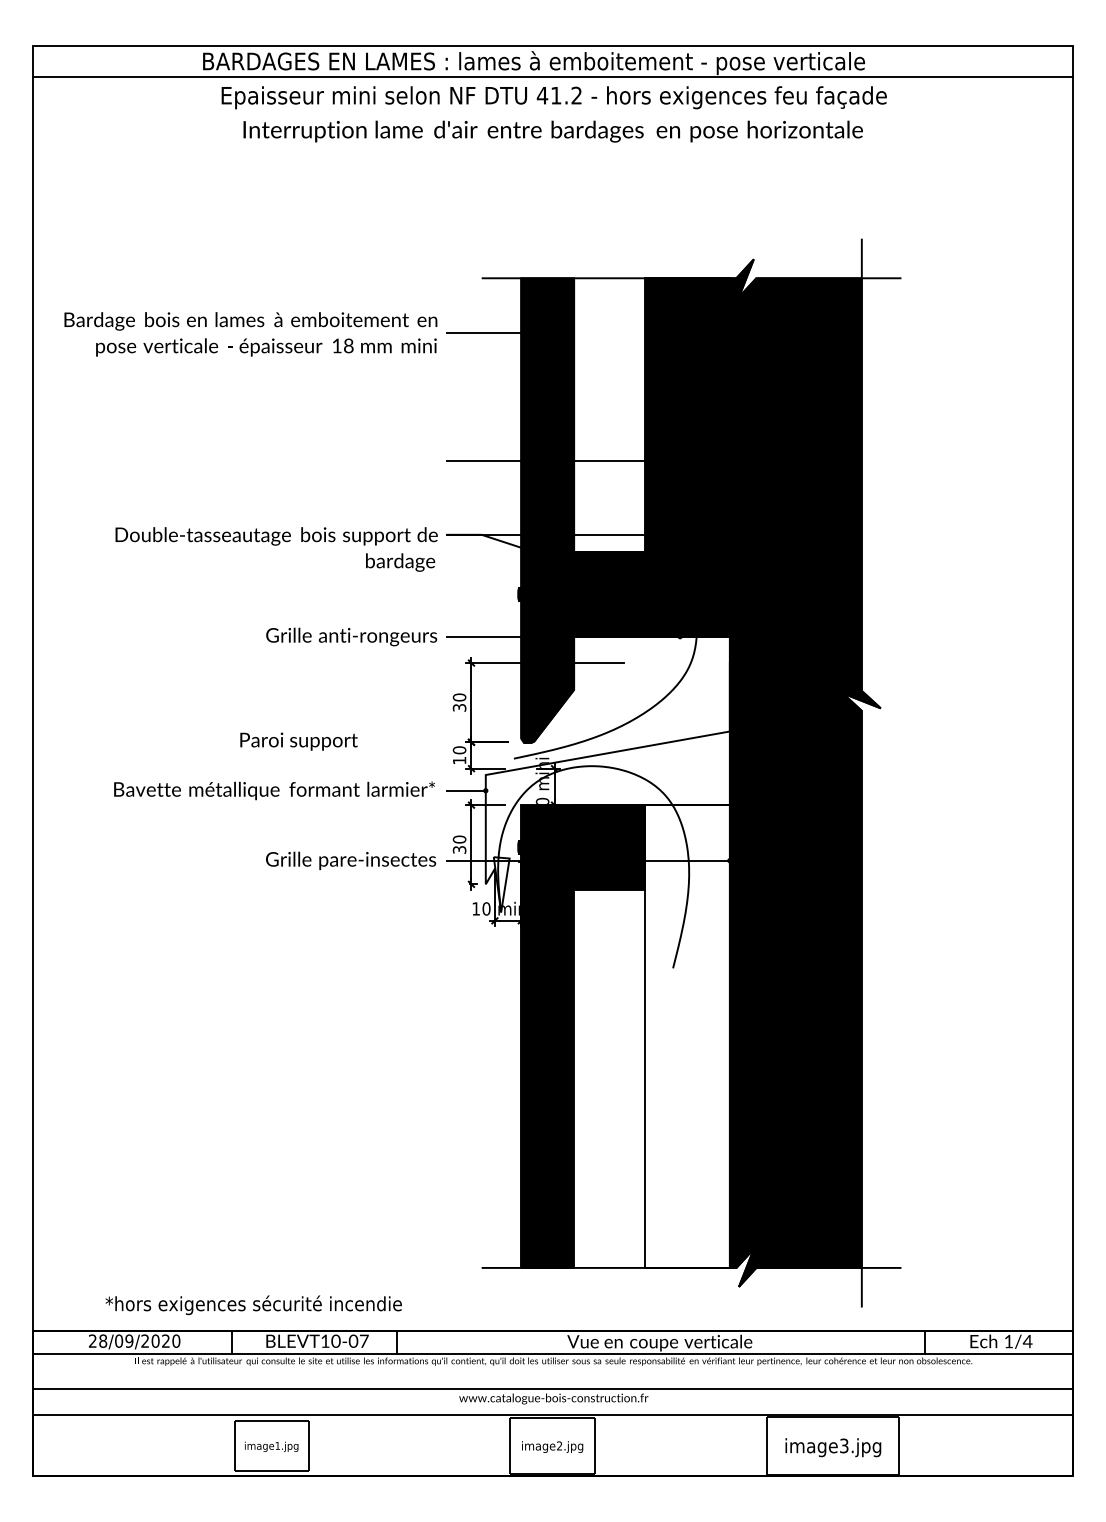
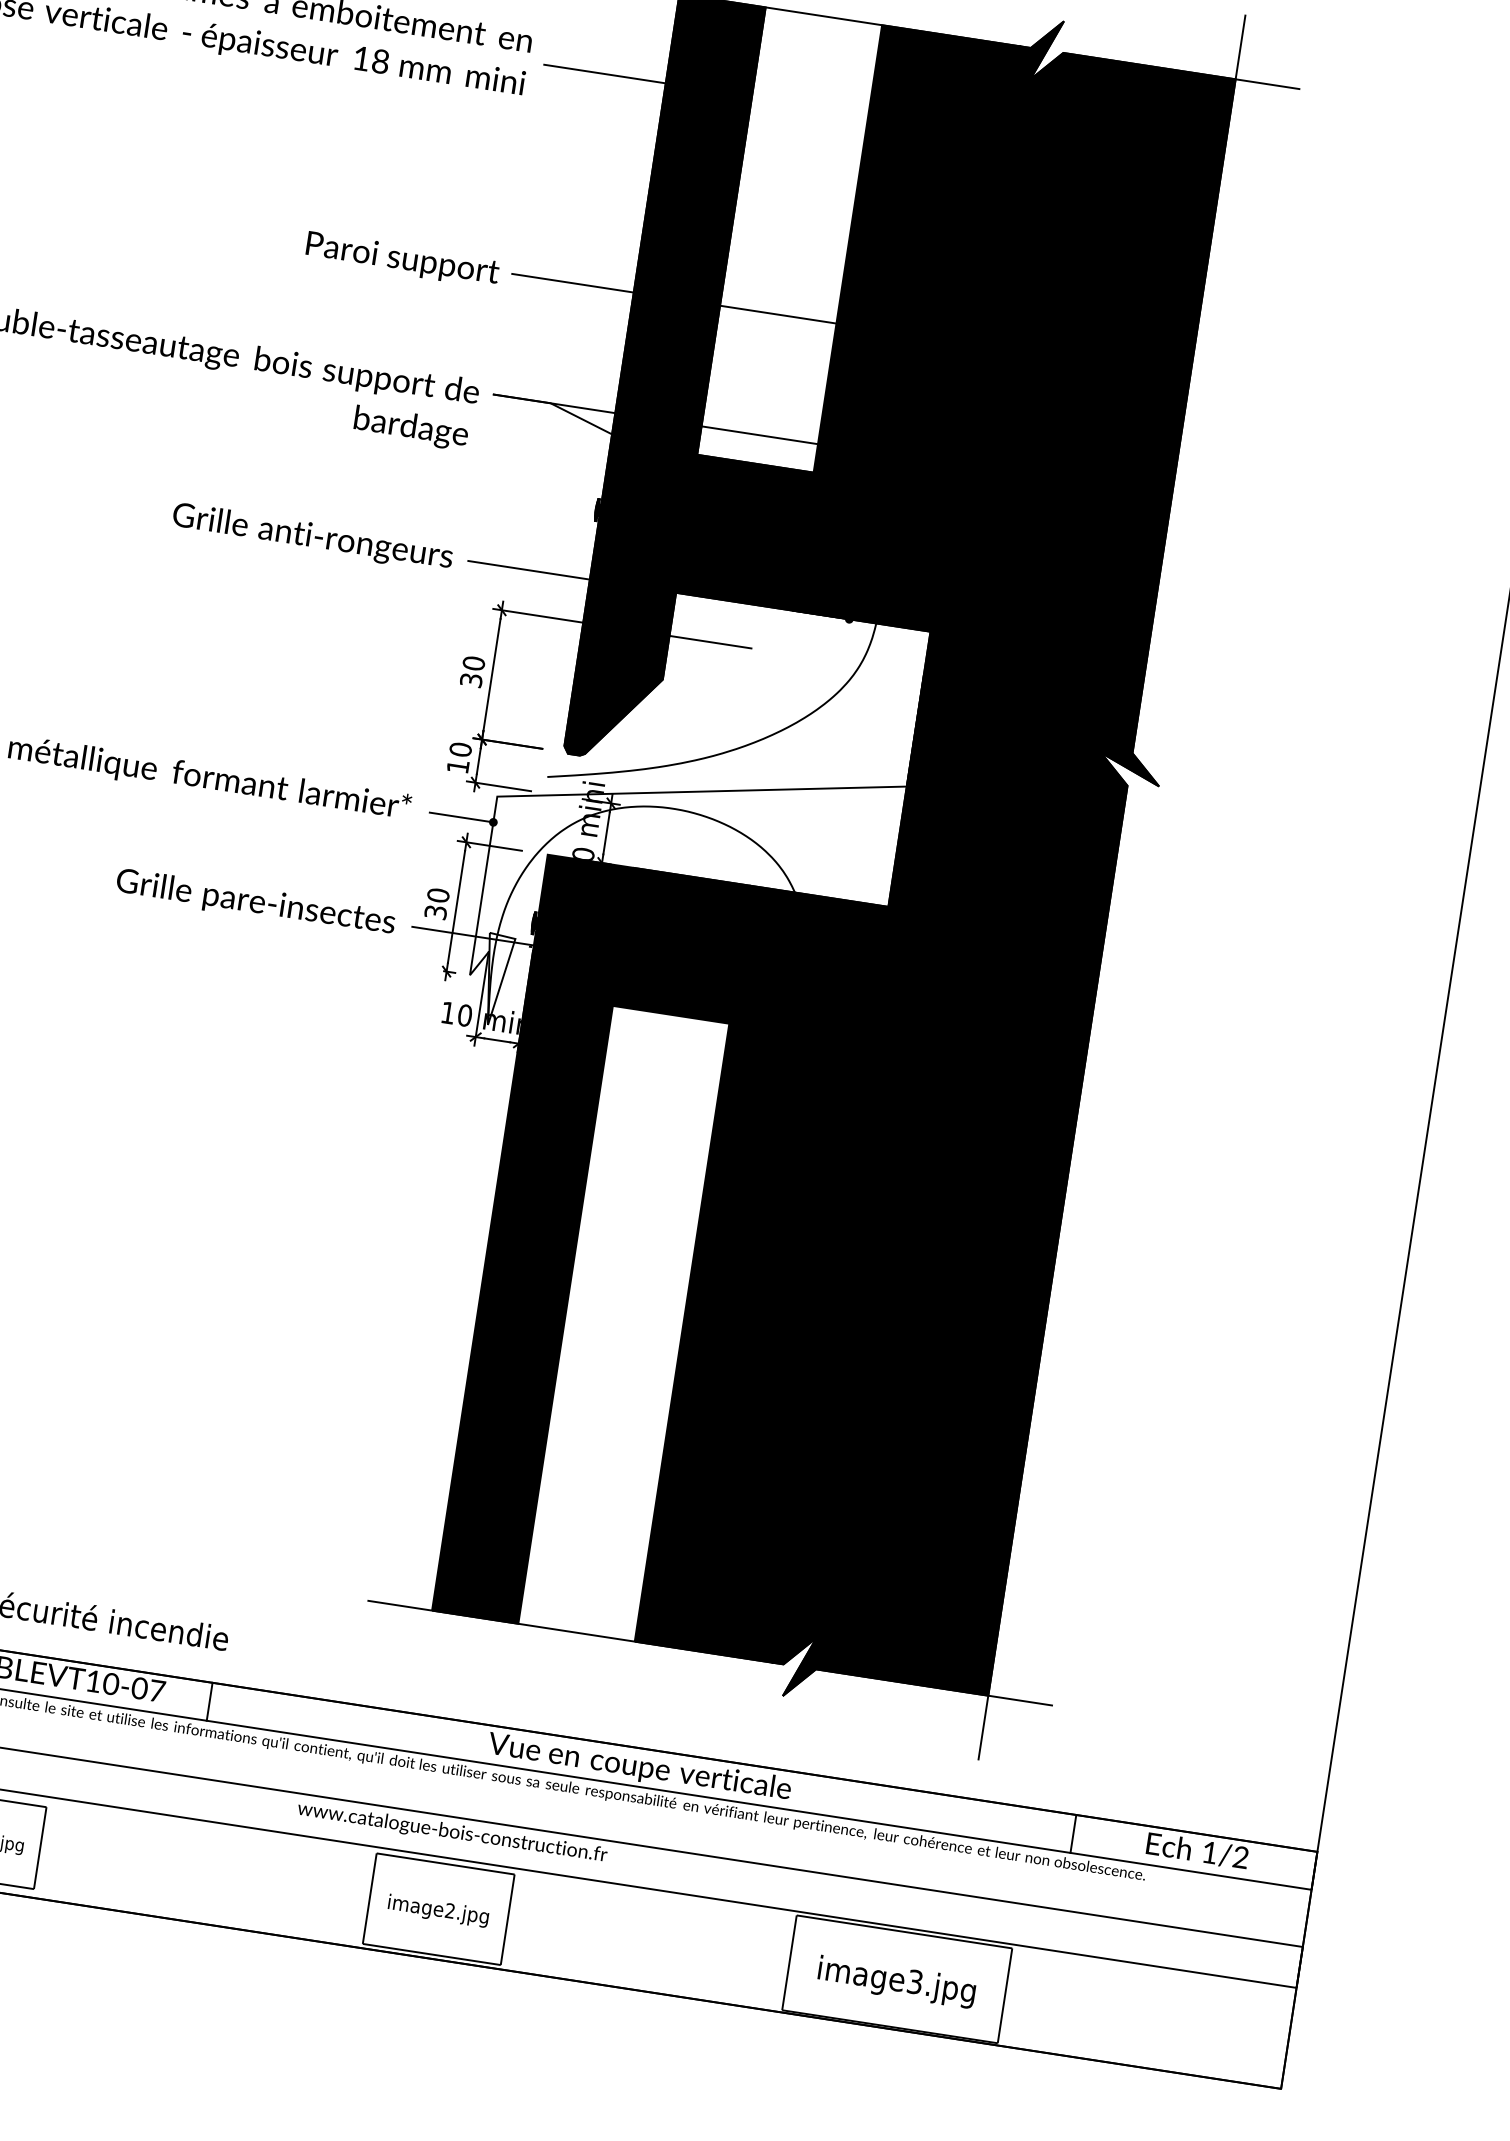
text: (298, 741) -> (401, 259), moved
fill: (687, 1036) -> (761, 1274), added
text: (1027, 1341) -> (1240, 1857), 1/4 -> 1/2

